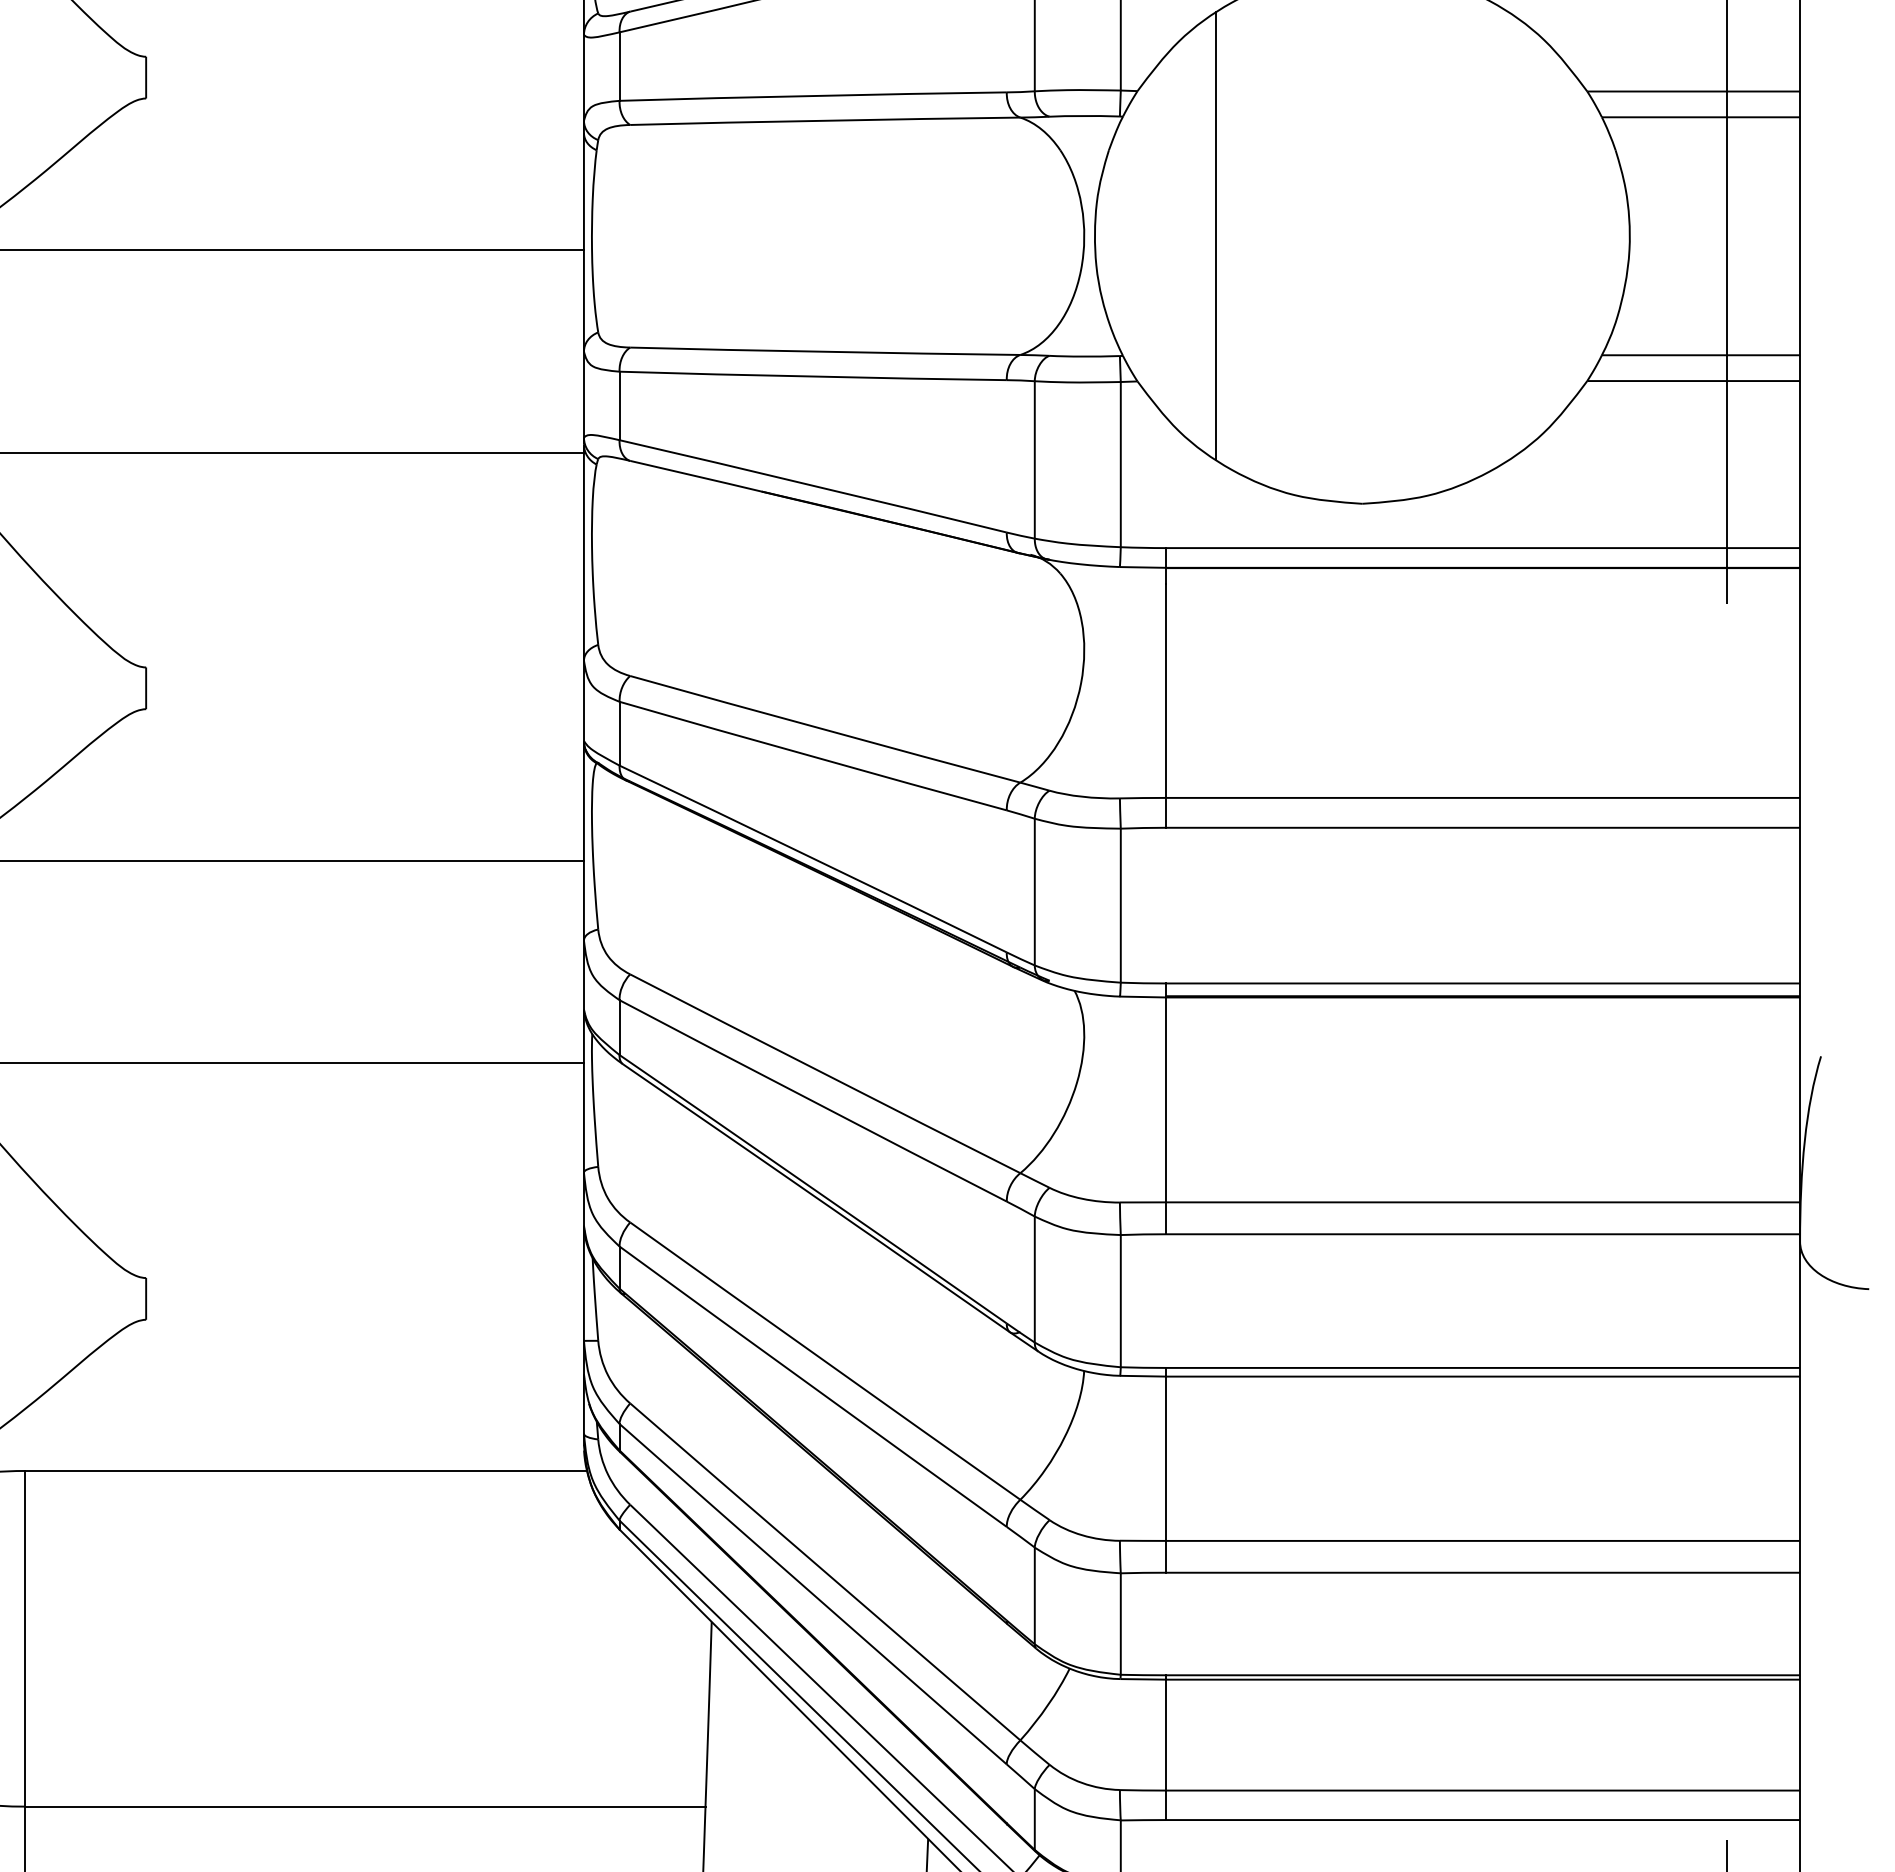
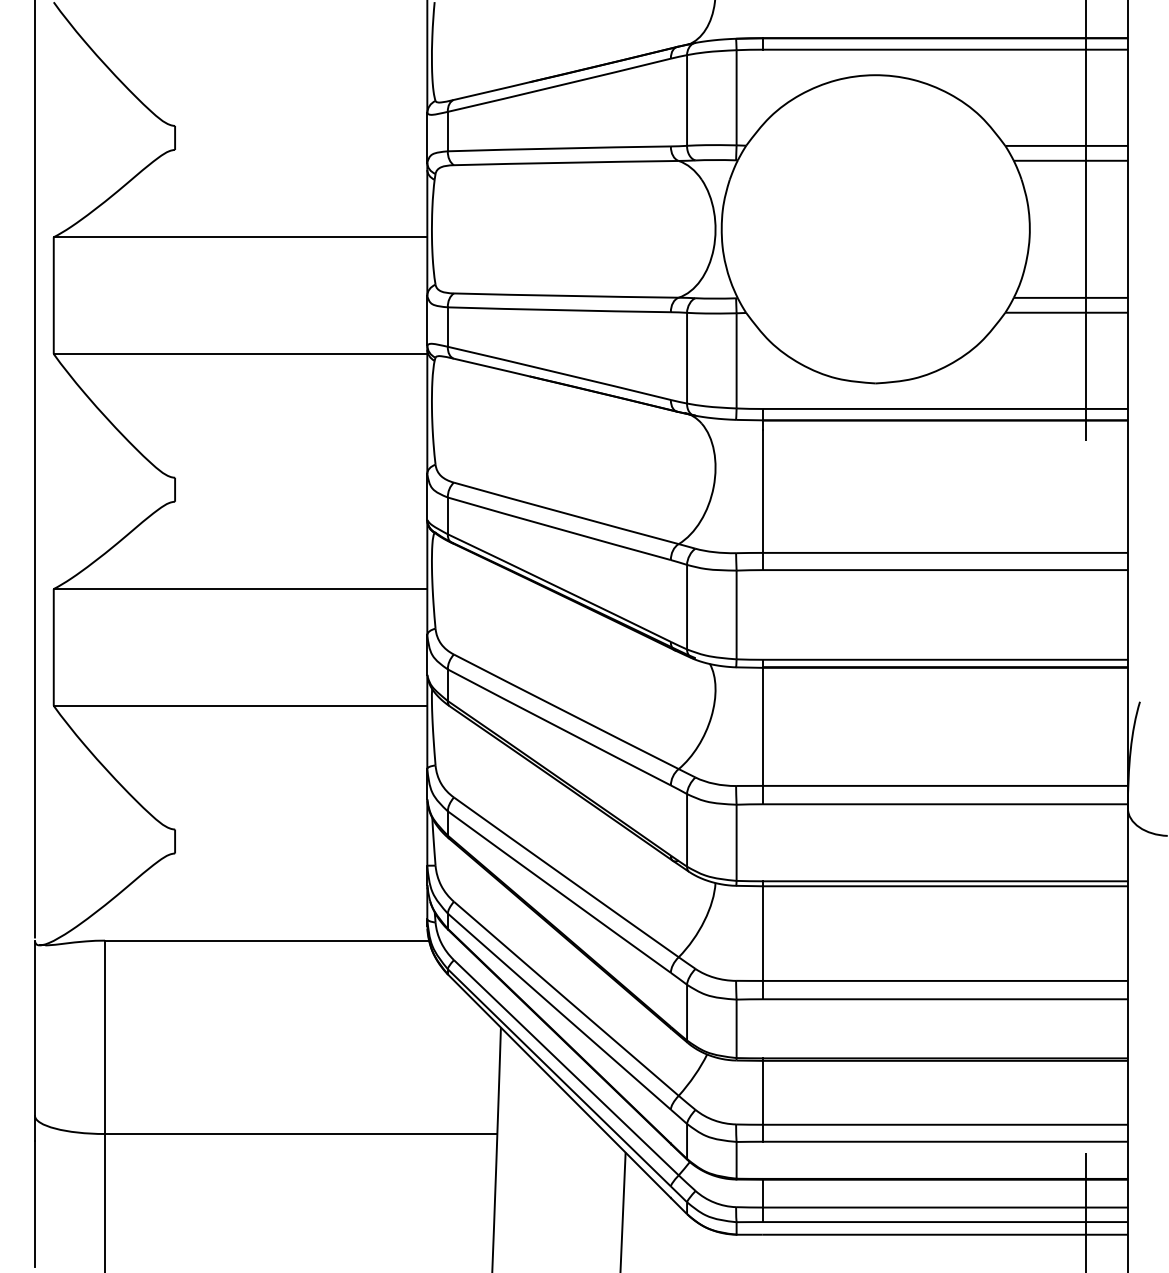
line: (1216, 236) -> (791, 229), removed

